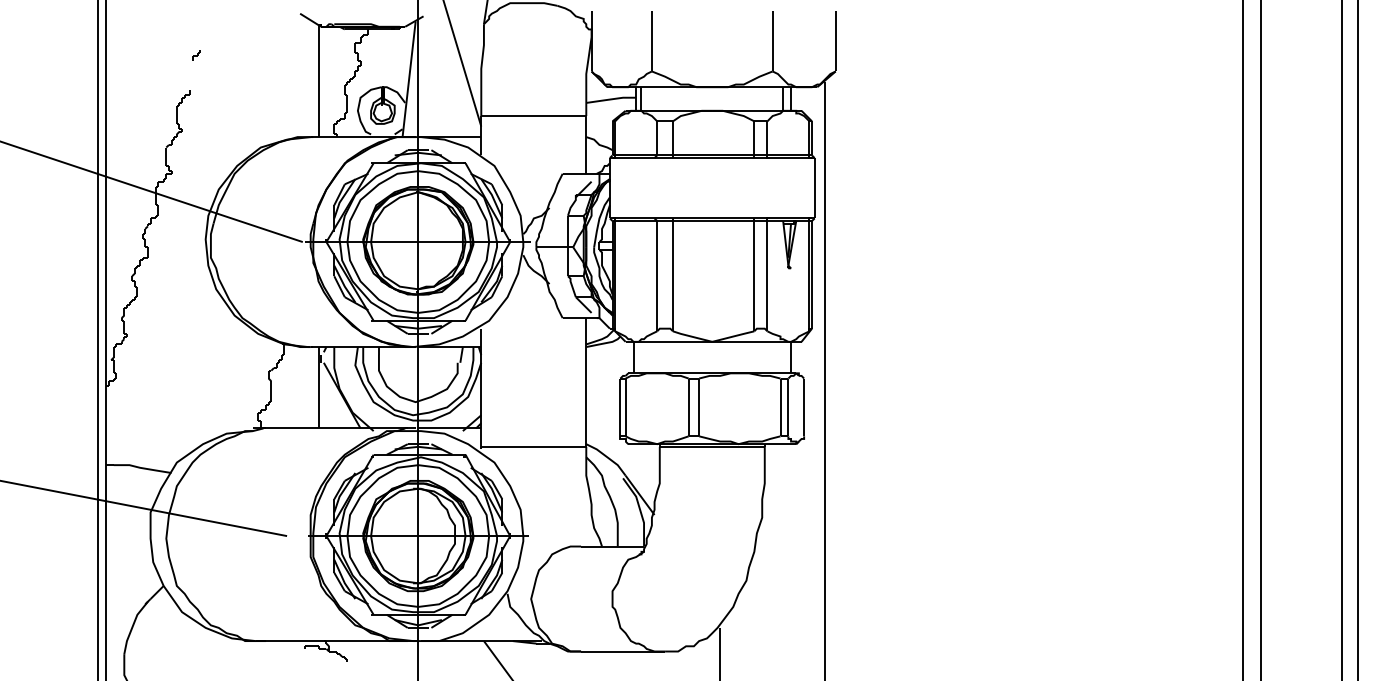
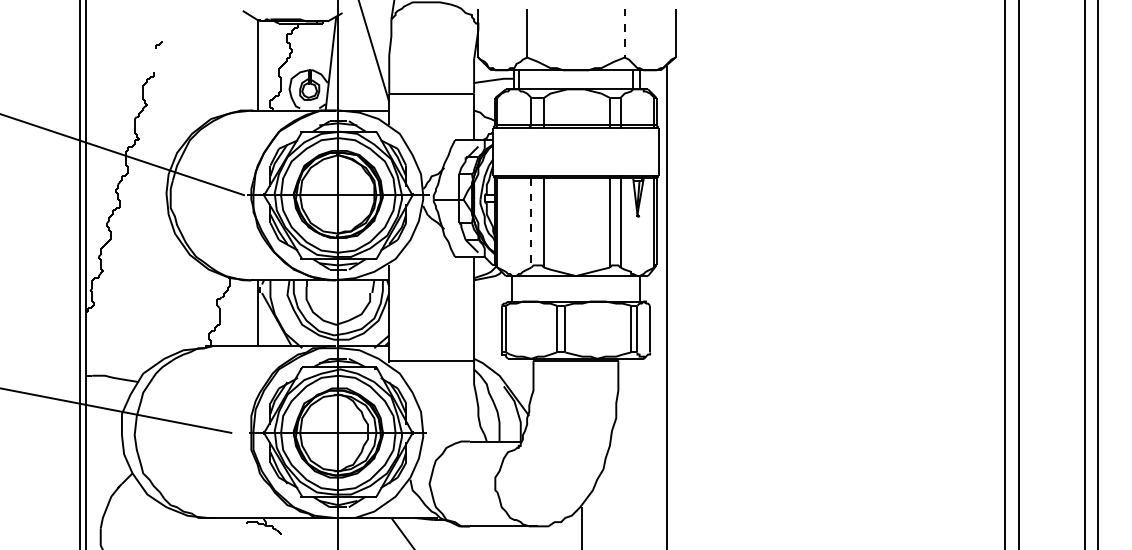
line: (772, 41) -> (624, 33), solid -> dashed
line: (657, 276) -> (531, 223), solid -> dashed

